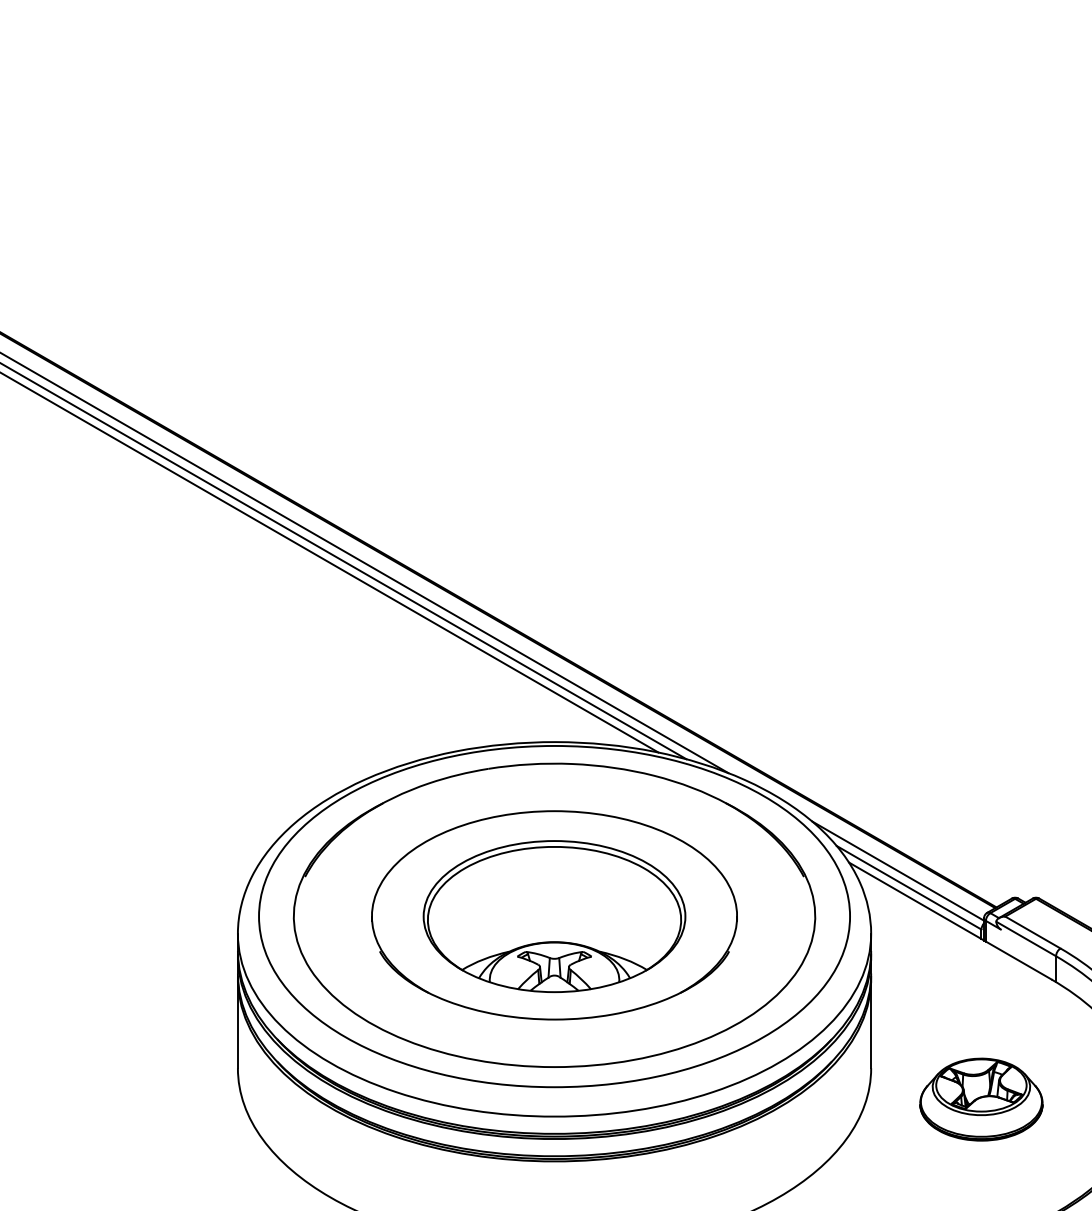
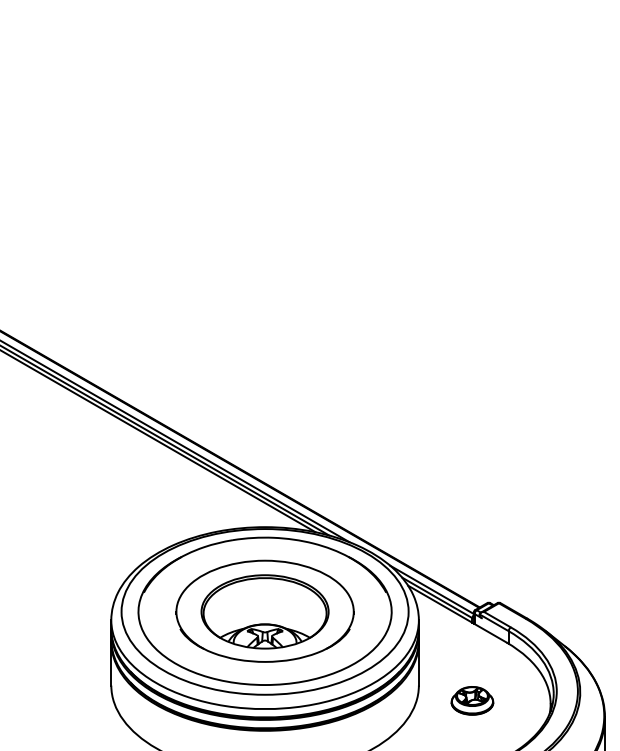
part: (981, 1098) -> (472, 700), size x0.7

